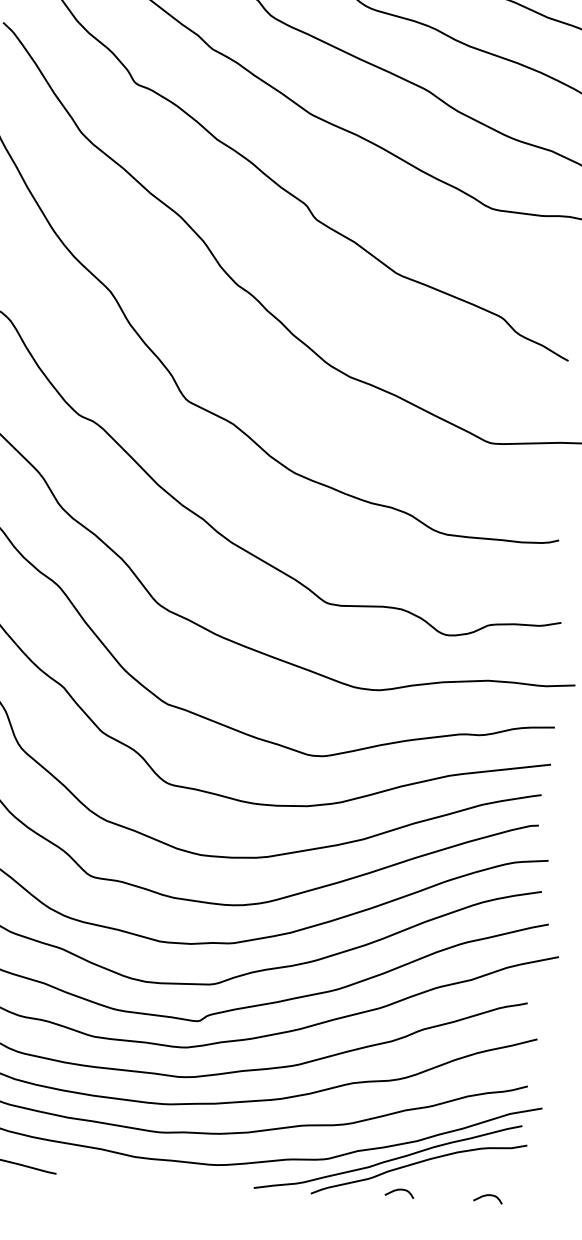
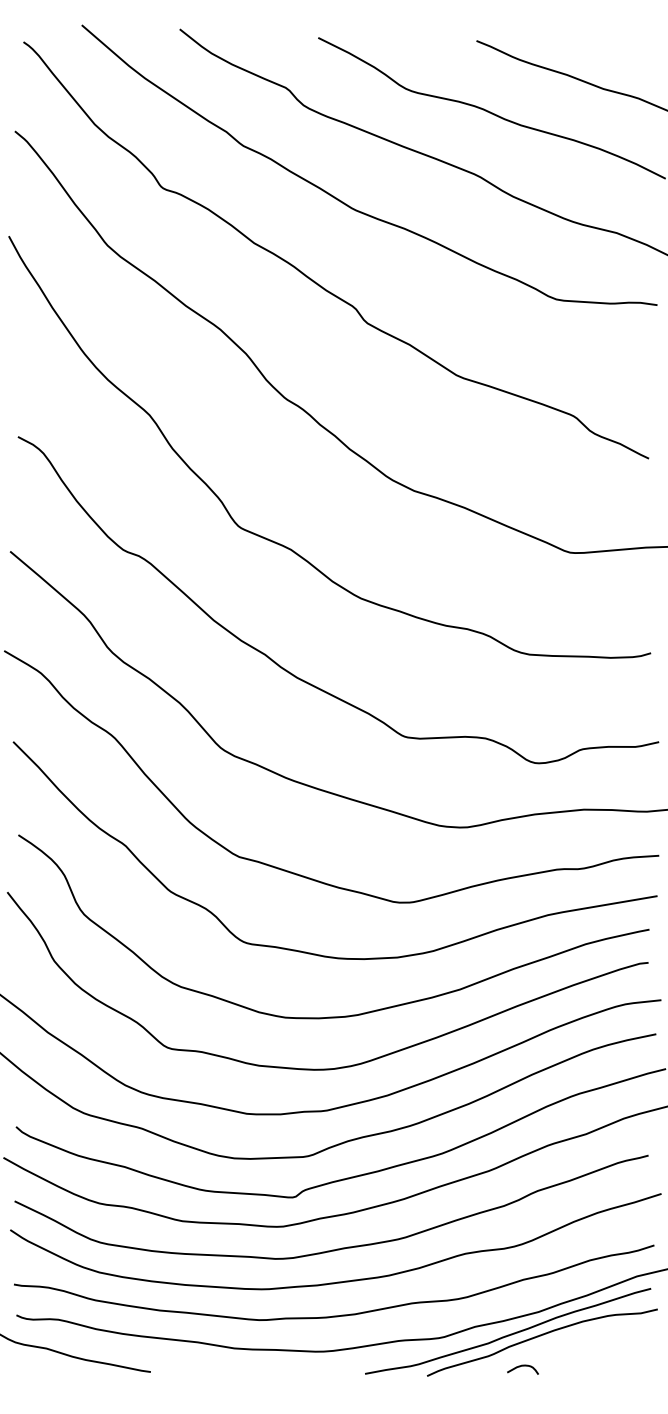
curve: (485, 1196) -> (616, 1367), removed

